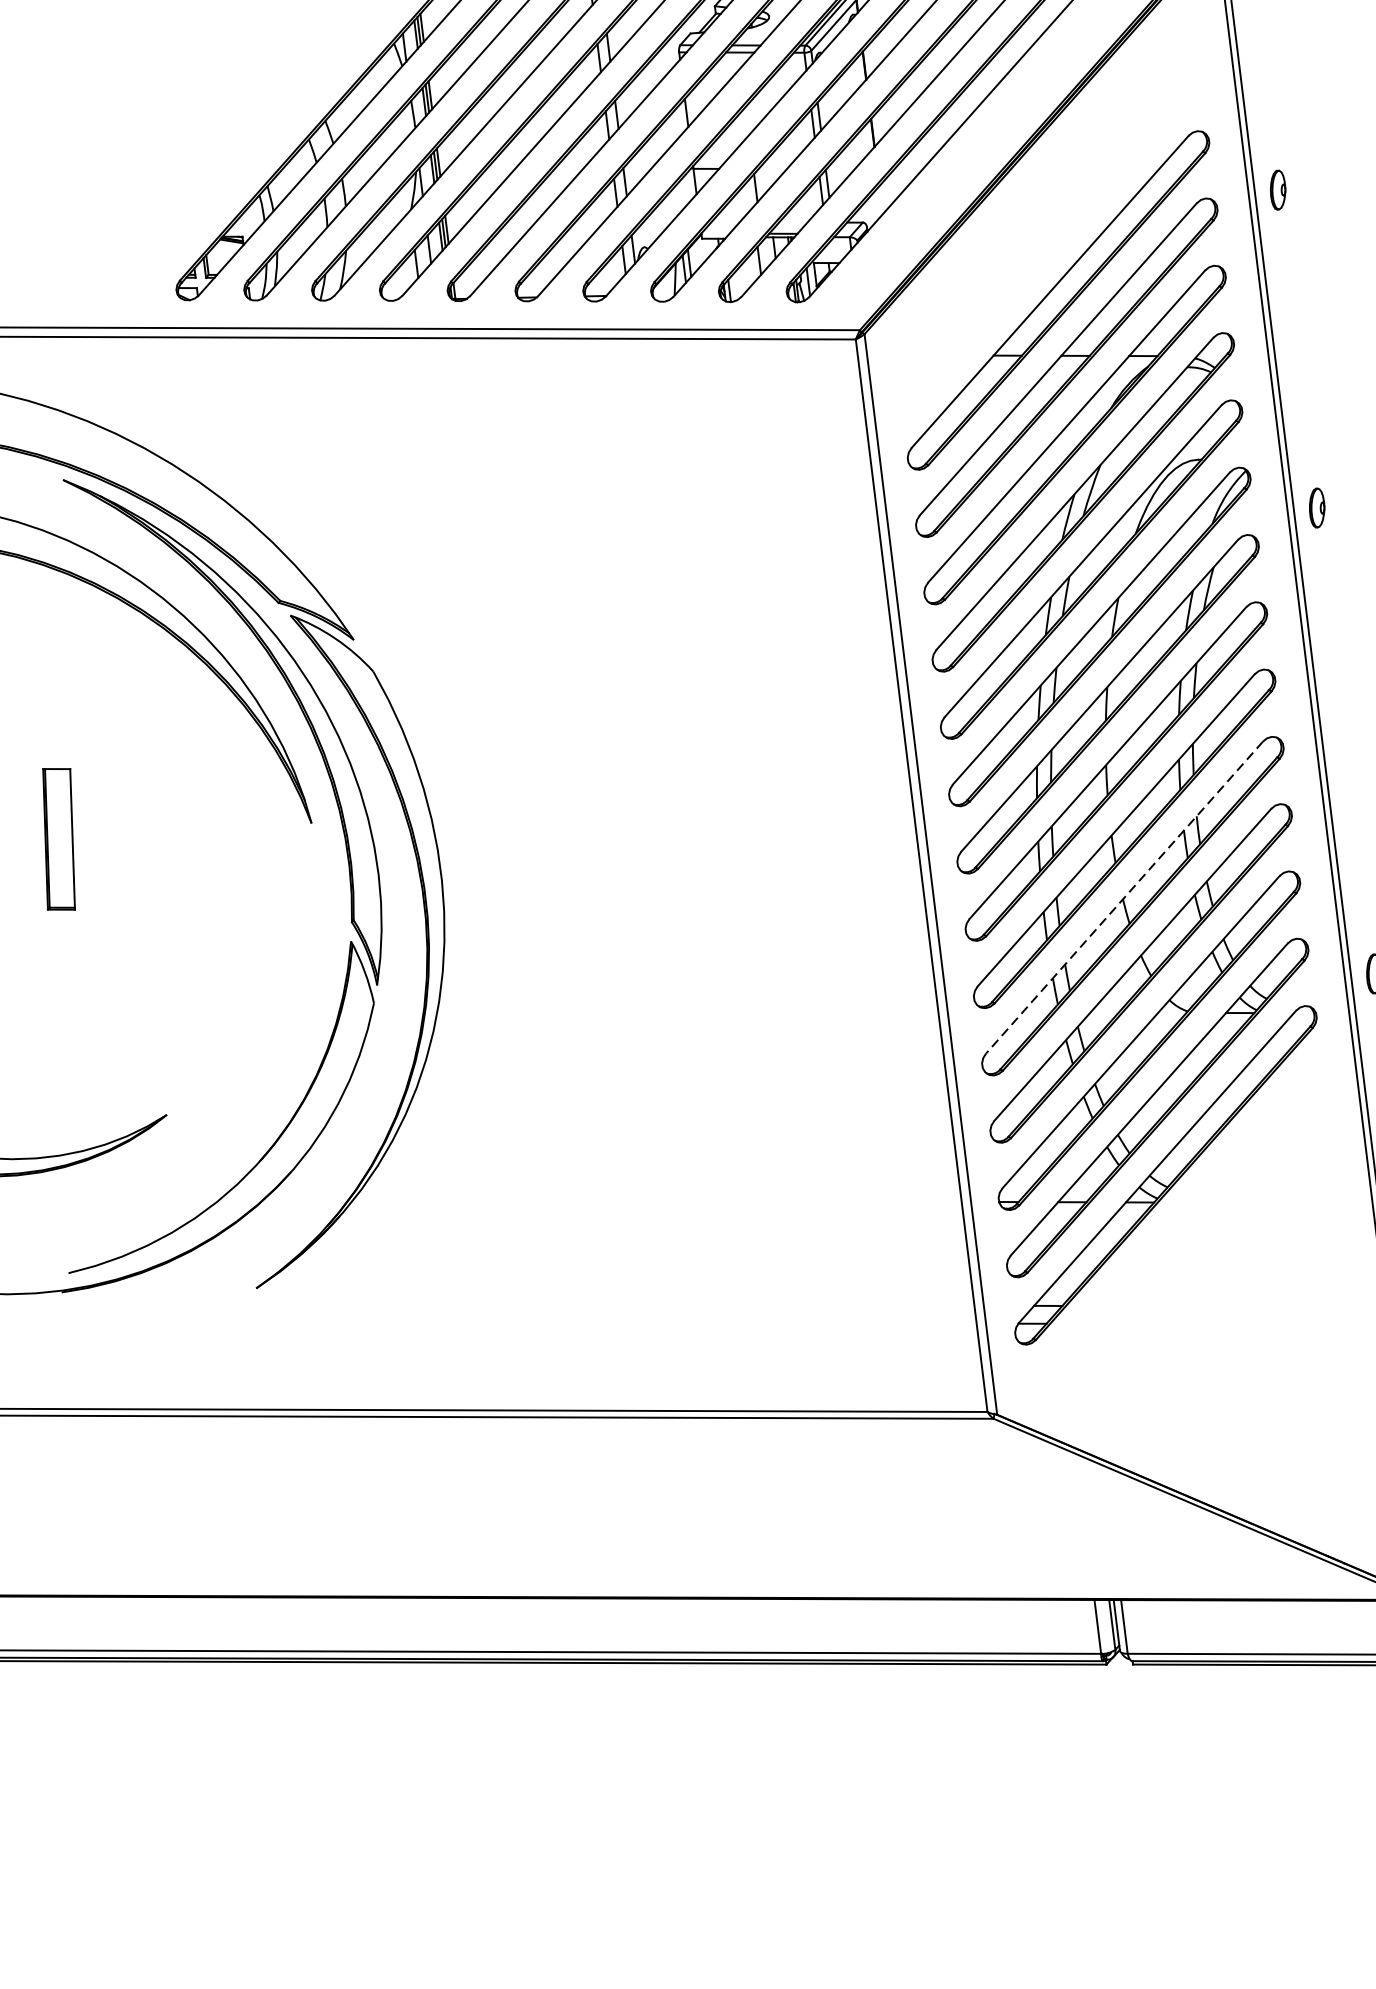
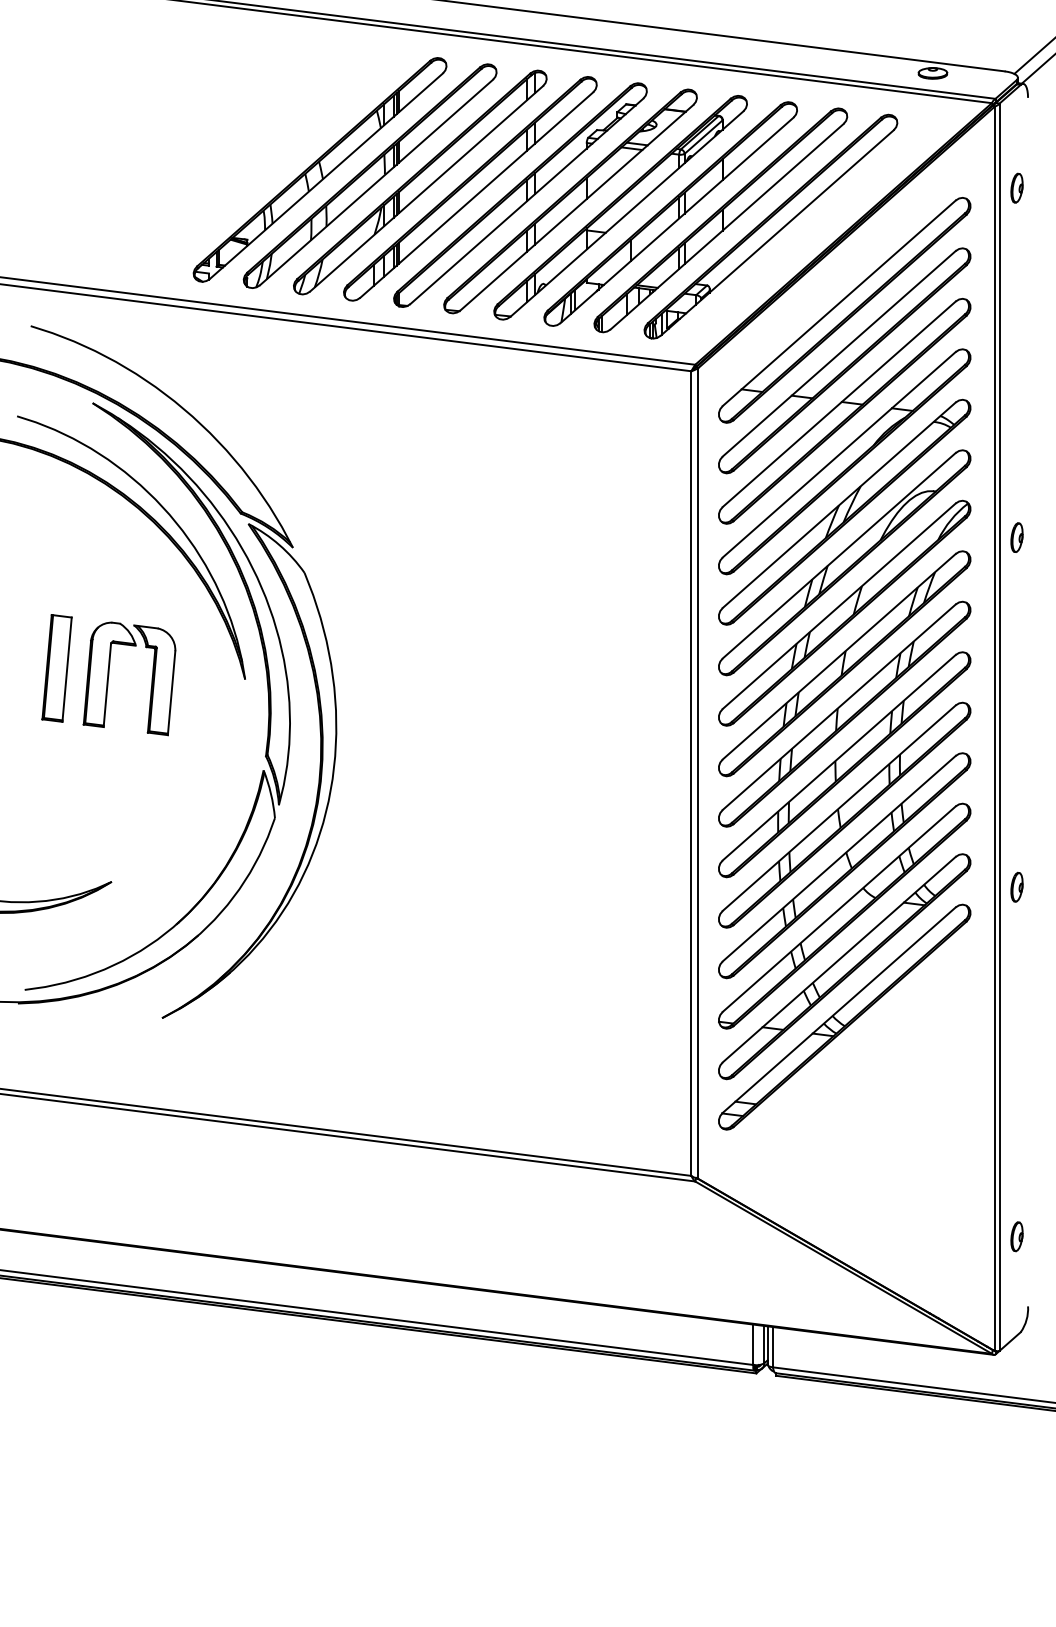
part: (1277, 189) -> (1016, 187), moved
part: (1050, 233) -> (844, 310), added
part: (130, 840) -> (109, 675), added
line: (1123, 898) -> (838, 808), dashed -> solid

